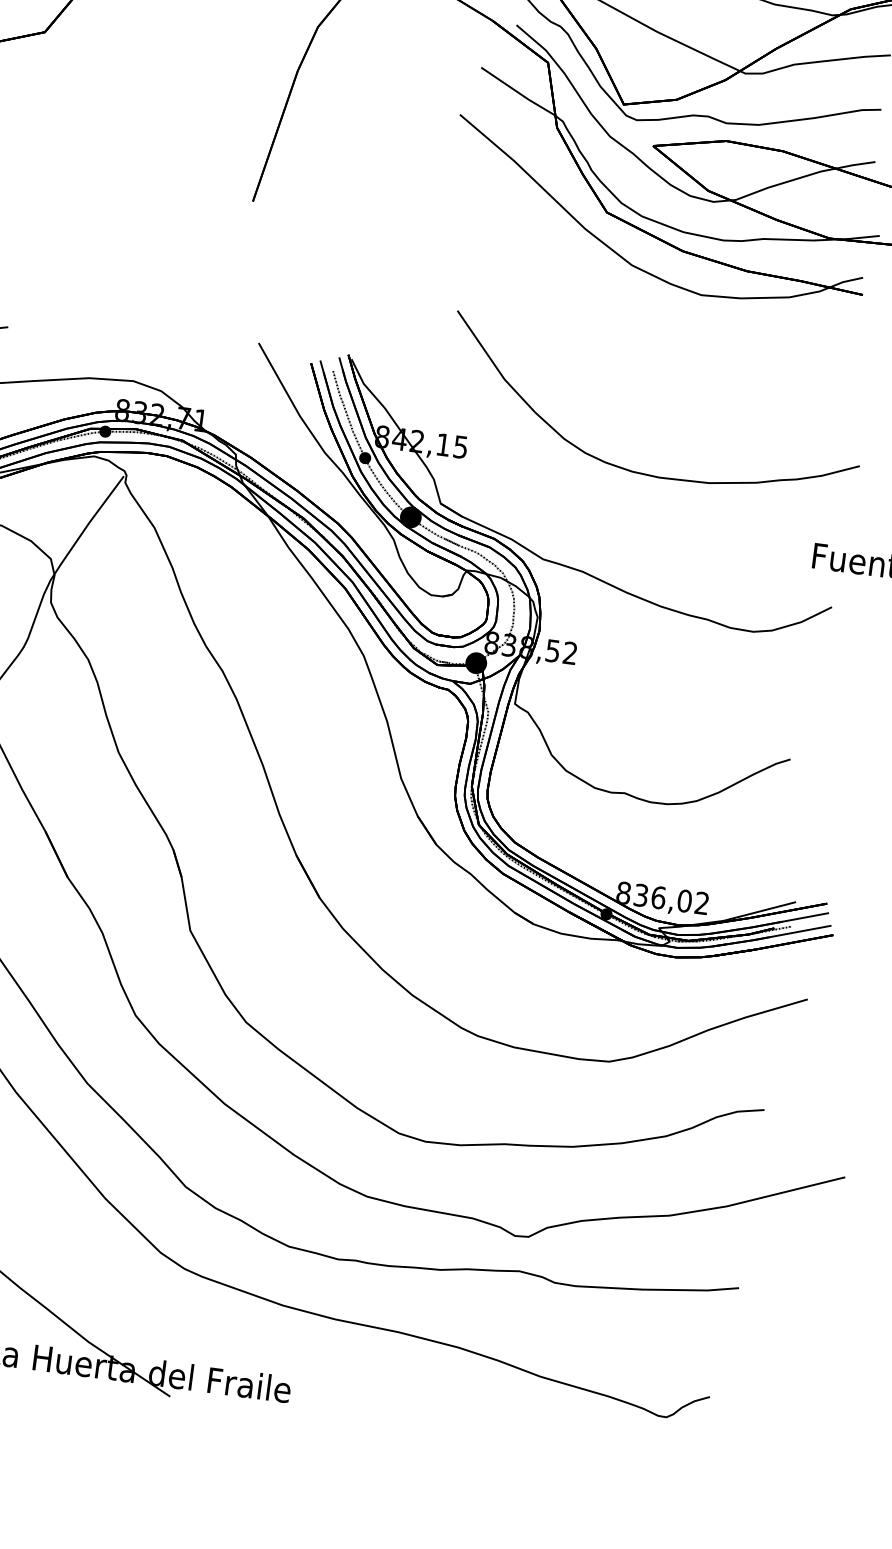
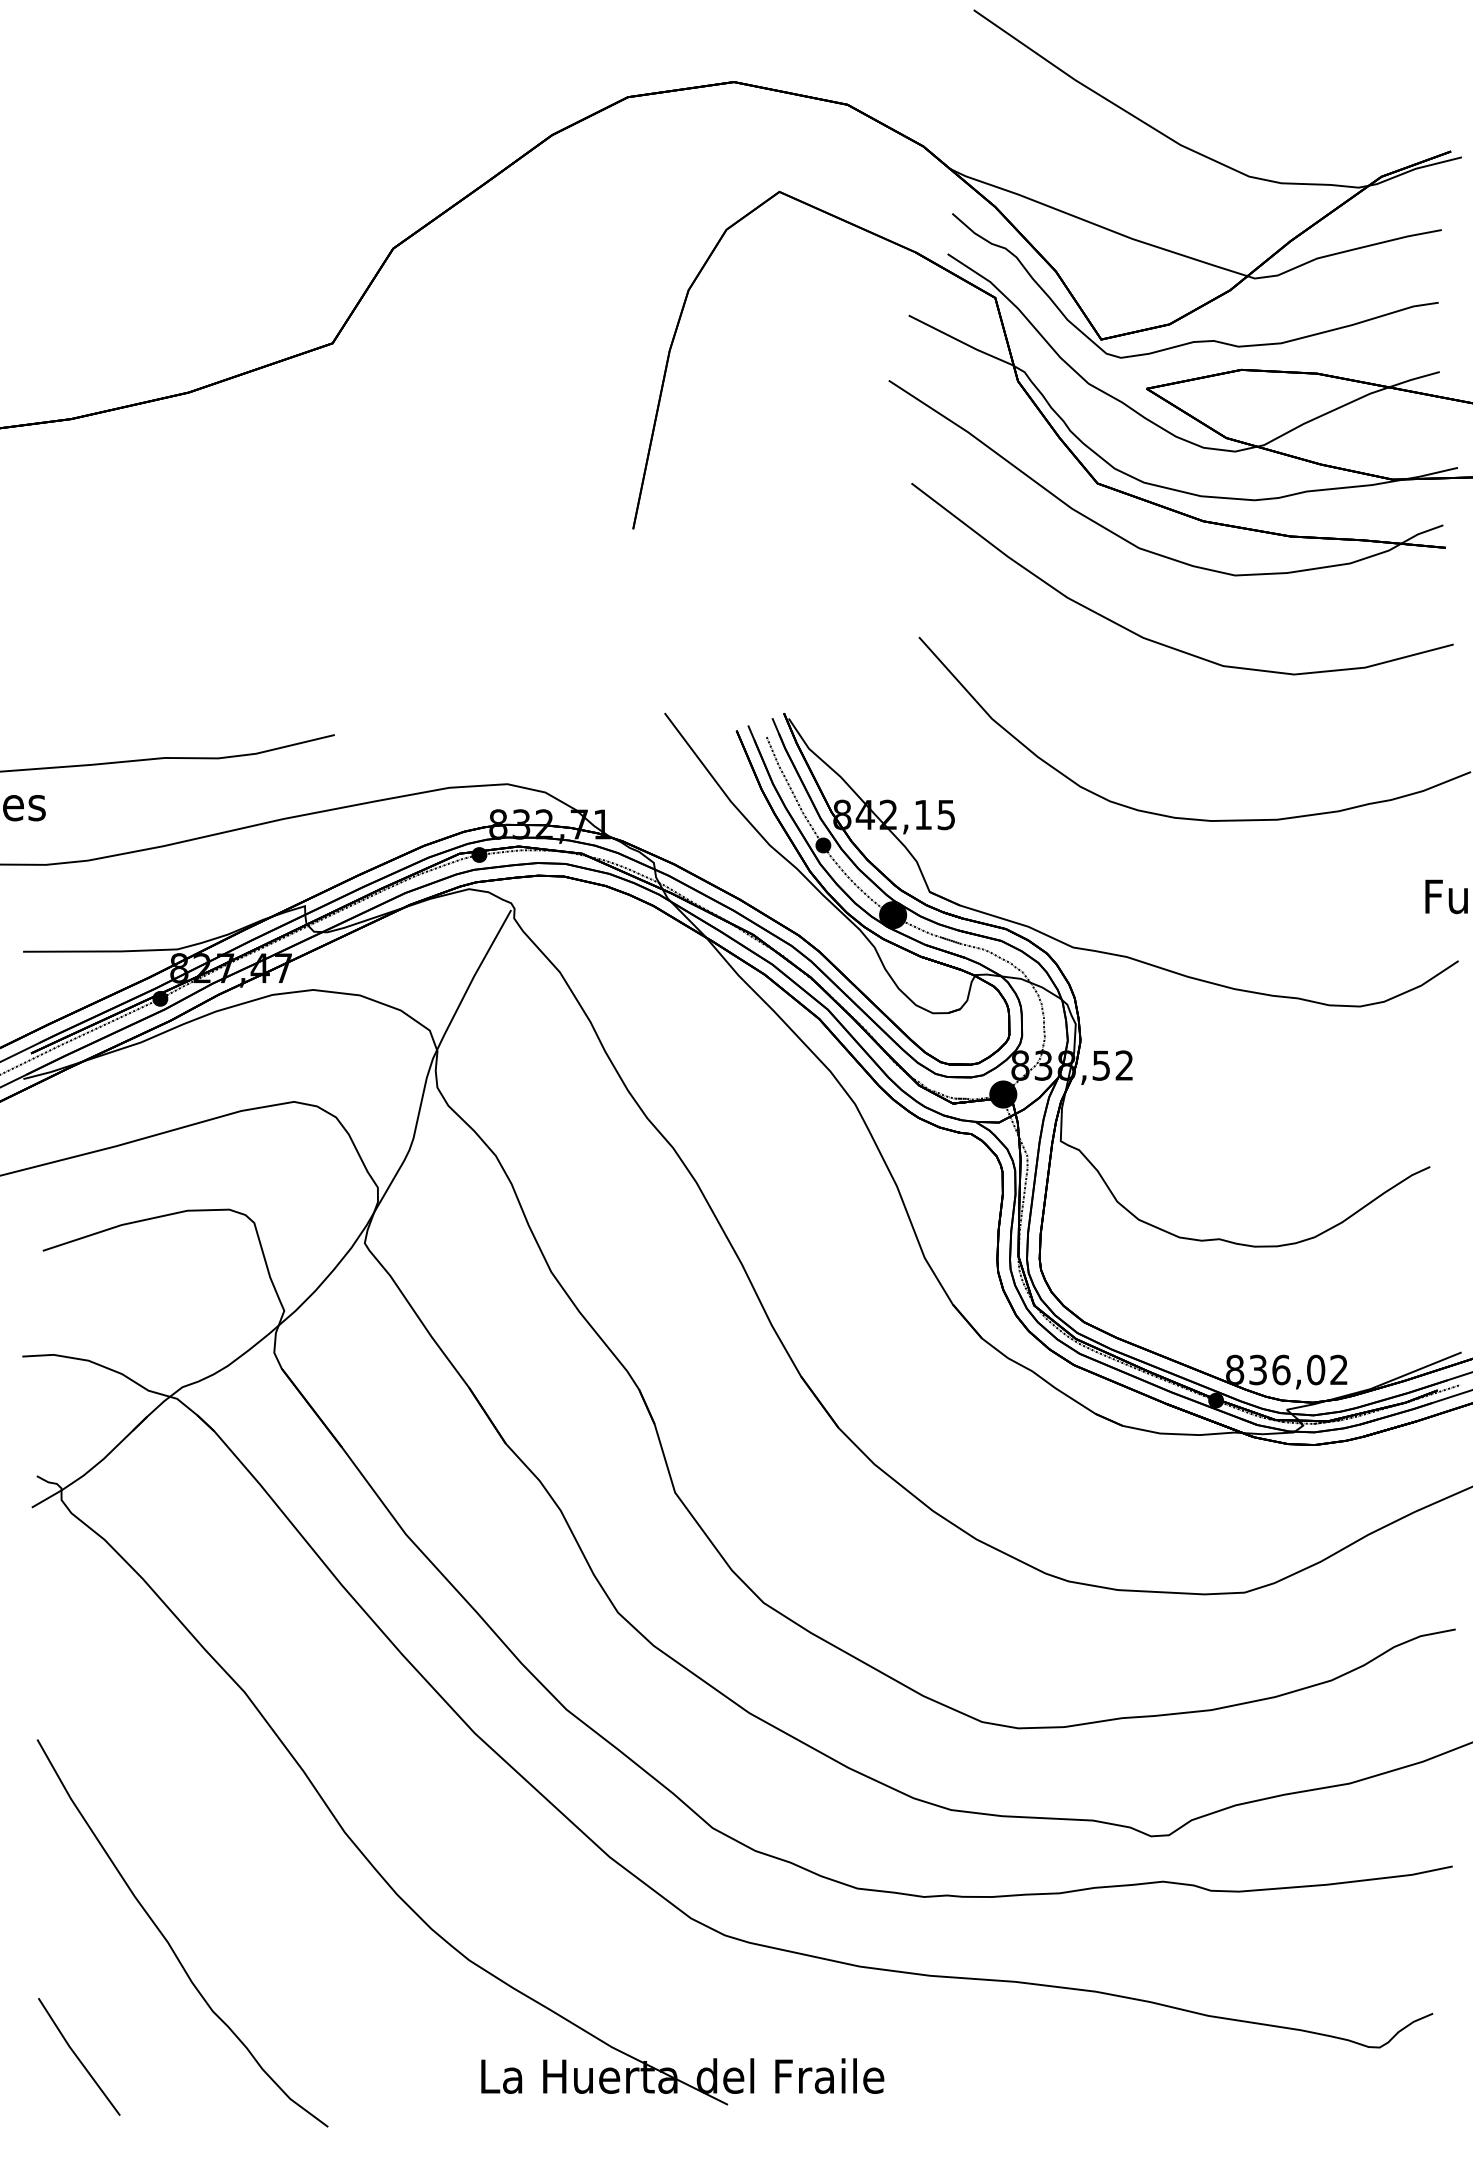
part: (636, 337) -> (1157, 641), added

